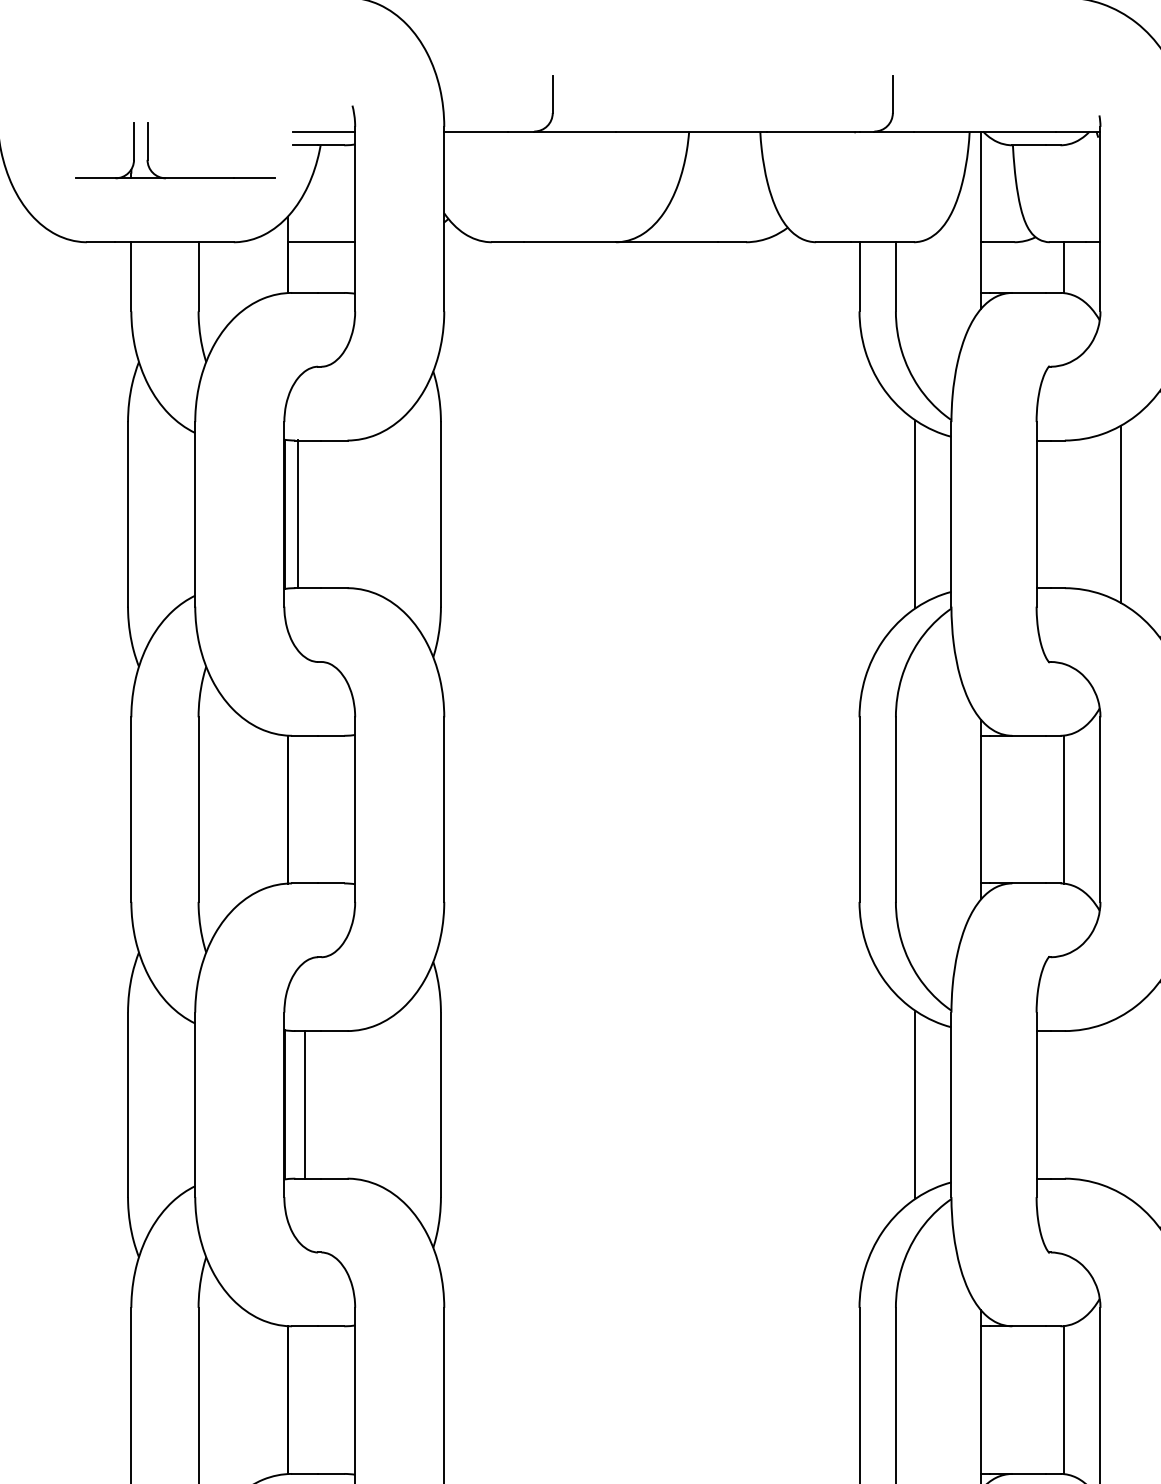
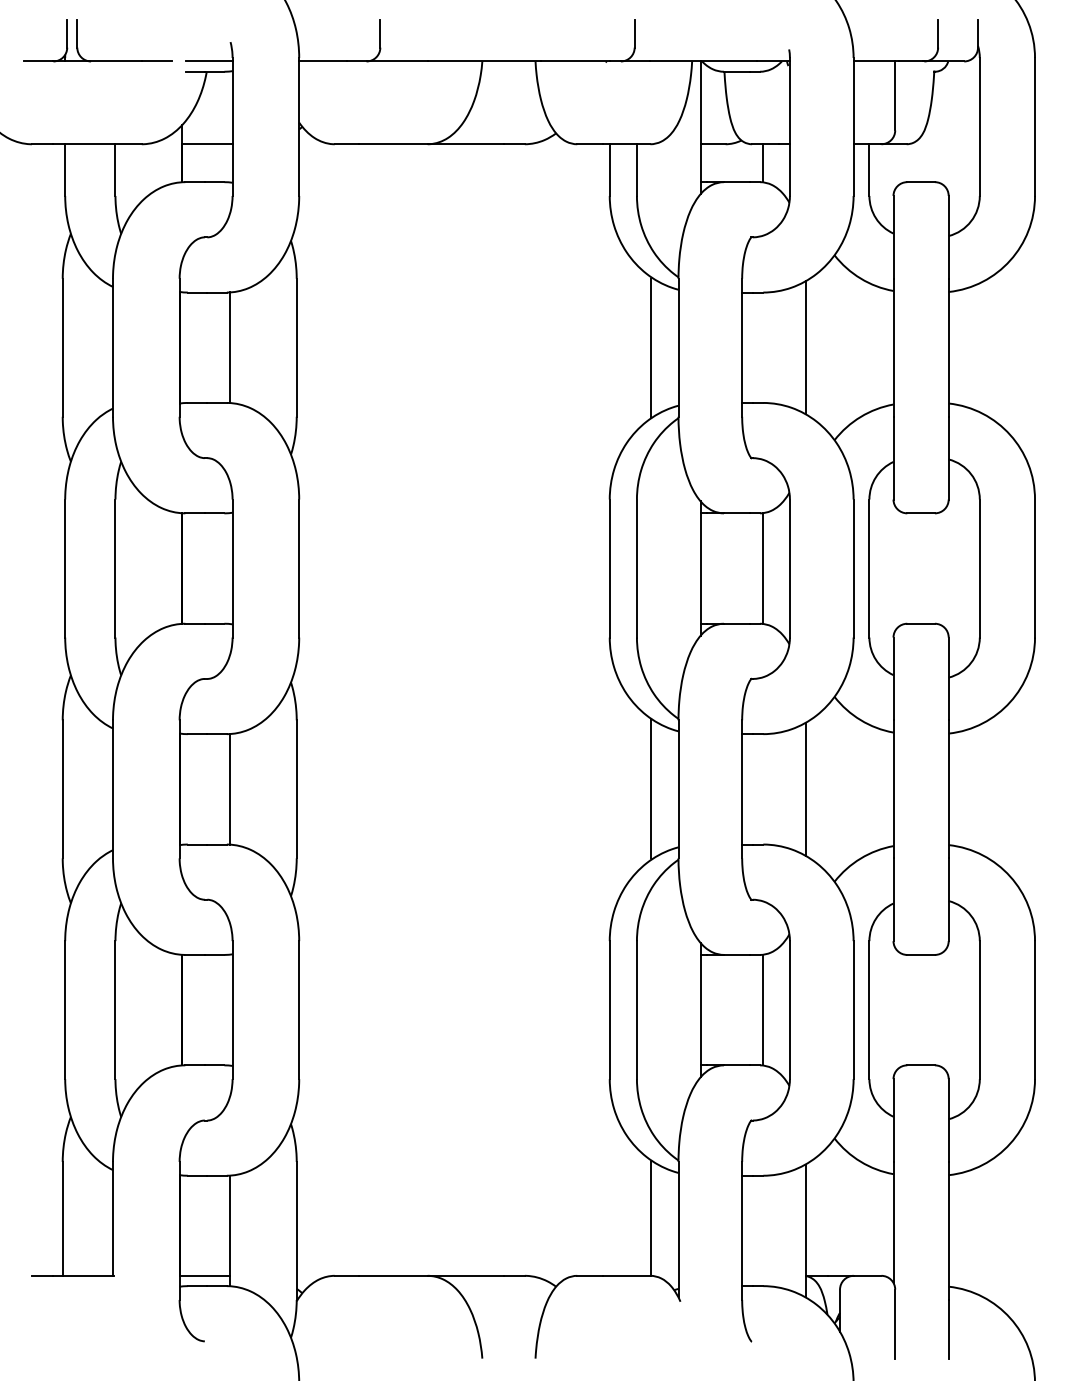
part: (147, 150) -> (77, 40), moved
line: (298, 514) -> (230, 347), moved
line: (1121, 1103) -> (805, 788), added
line: (305, 1105) -> (230, 789), moved

